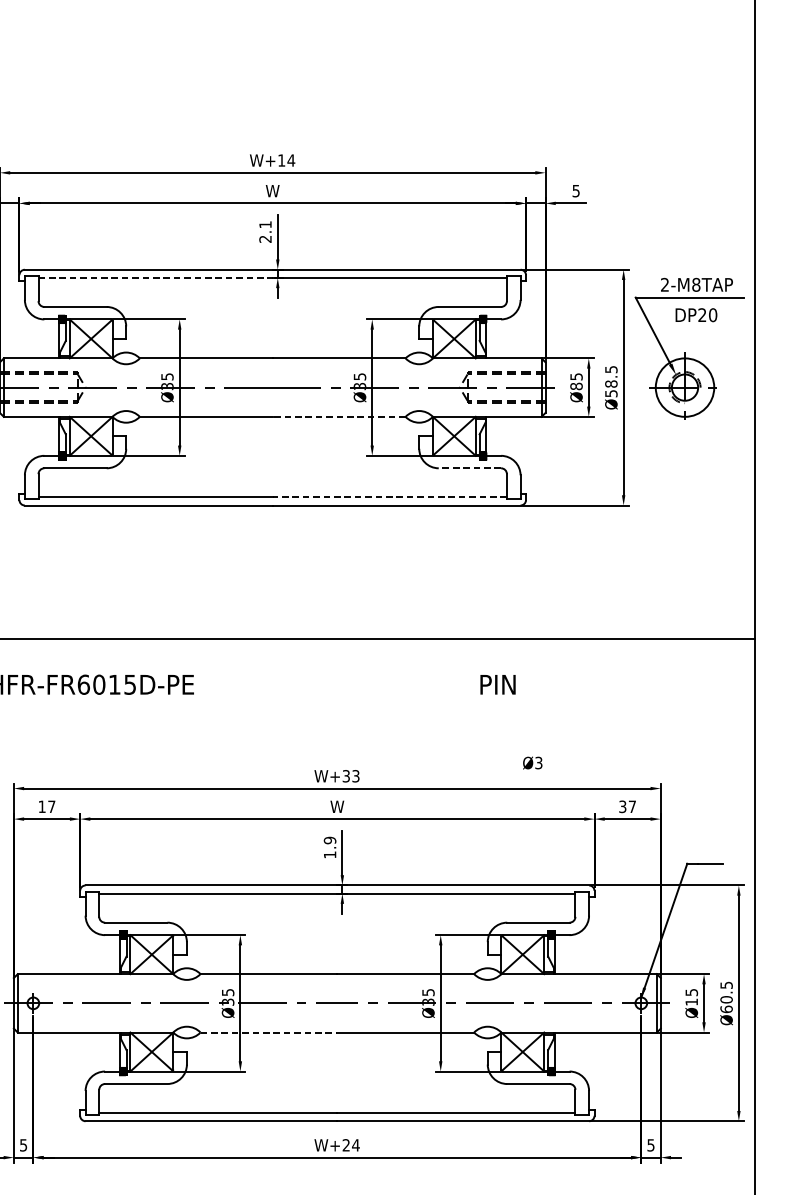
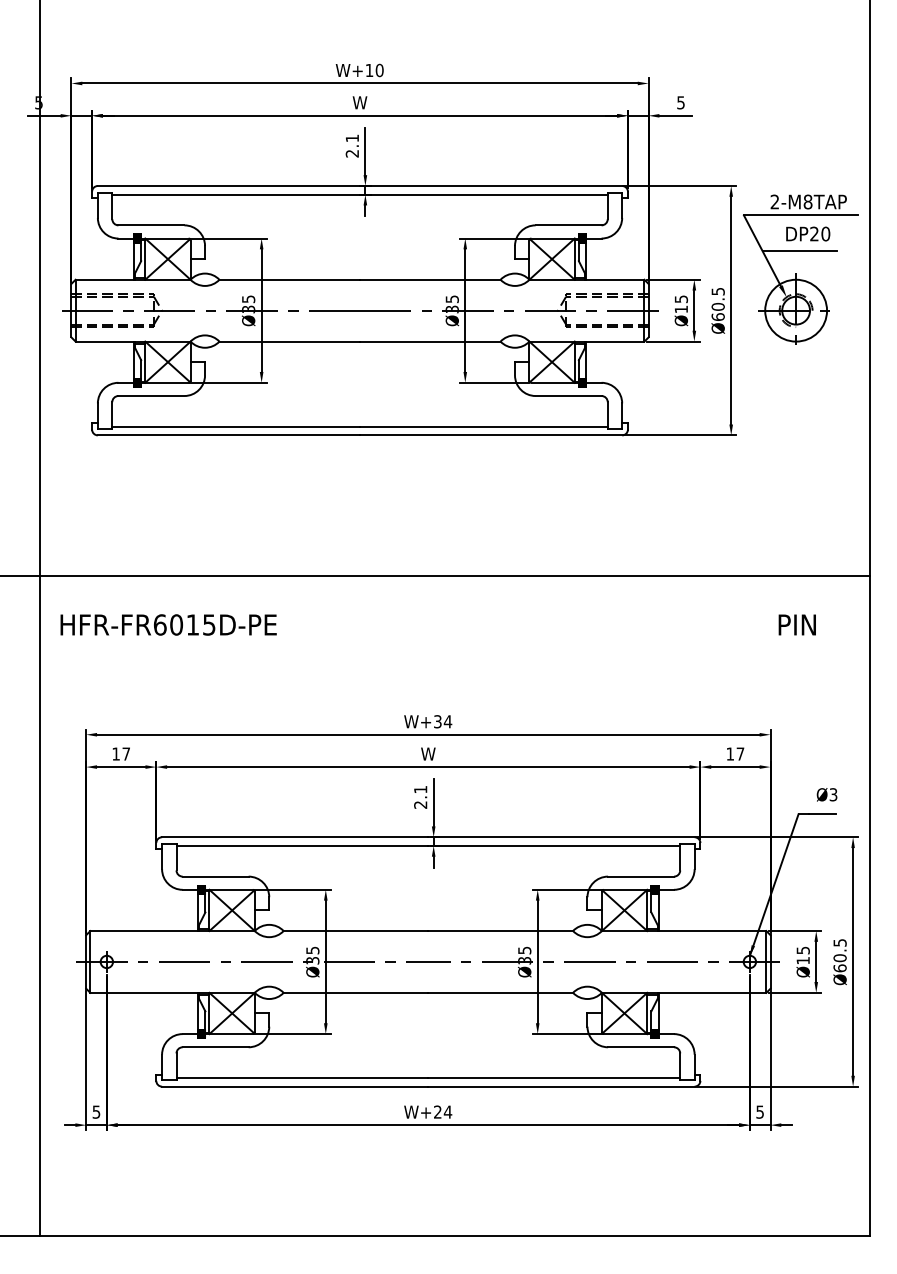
text: (291, 160) -> (379, 70), W+14 -> W+10
line: (155, 277) -> (236, 194), dashed -> solid
line: (688, 331) -> (799, 251), added
text: (576, 386) -> (681, 309), Ø85 -> Ø15
text: (610, 388) -> (717, 311), Ø58.5 -> Ø60.5
line: (338, 416) -> (429, 341), dashed -> solid
line: (469, 468) -> (568, 396), dashed -> solid
line: (389, 497) -> (483, 426), dashed -> solid
text: (497, 684) -> (796, 624), moved
text: (532, 762) -> (826, 794), moved
text: (355, 776) -> (447, 721), W+33 -> W+34
text: (622, 806) -> (730, 753), 37 -> 17
text: (329, 846) -> (420, 796), 1.9 -> 2.1
line: (269, 1032) -> (356, 992), dashed -> solid

